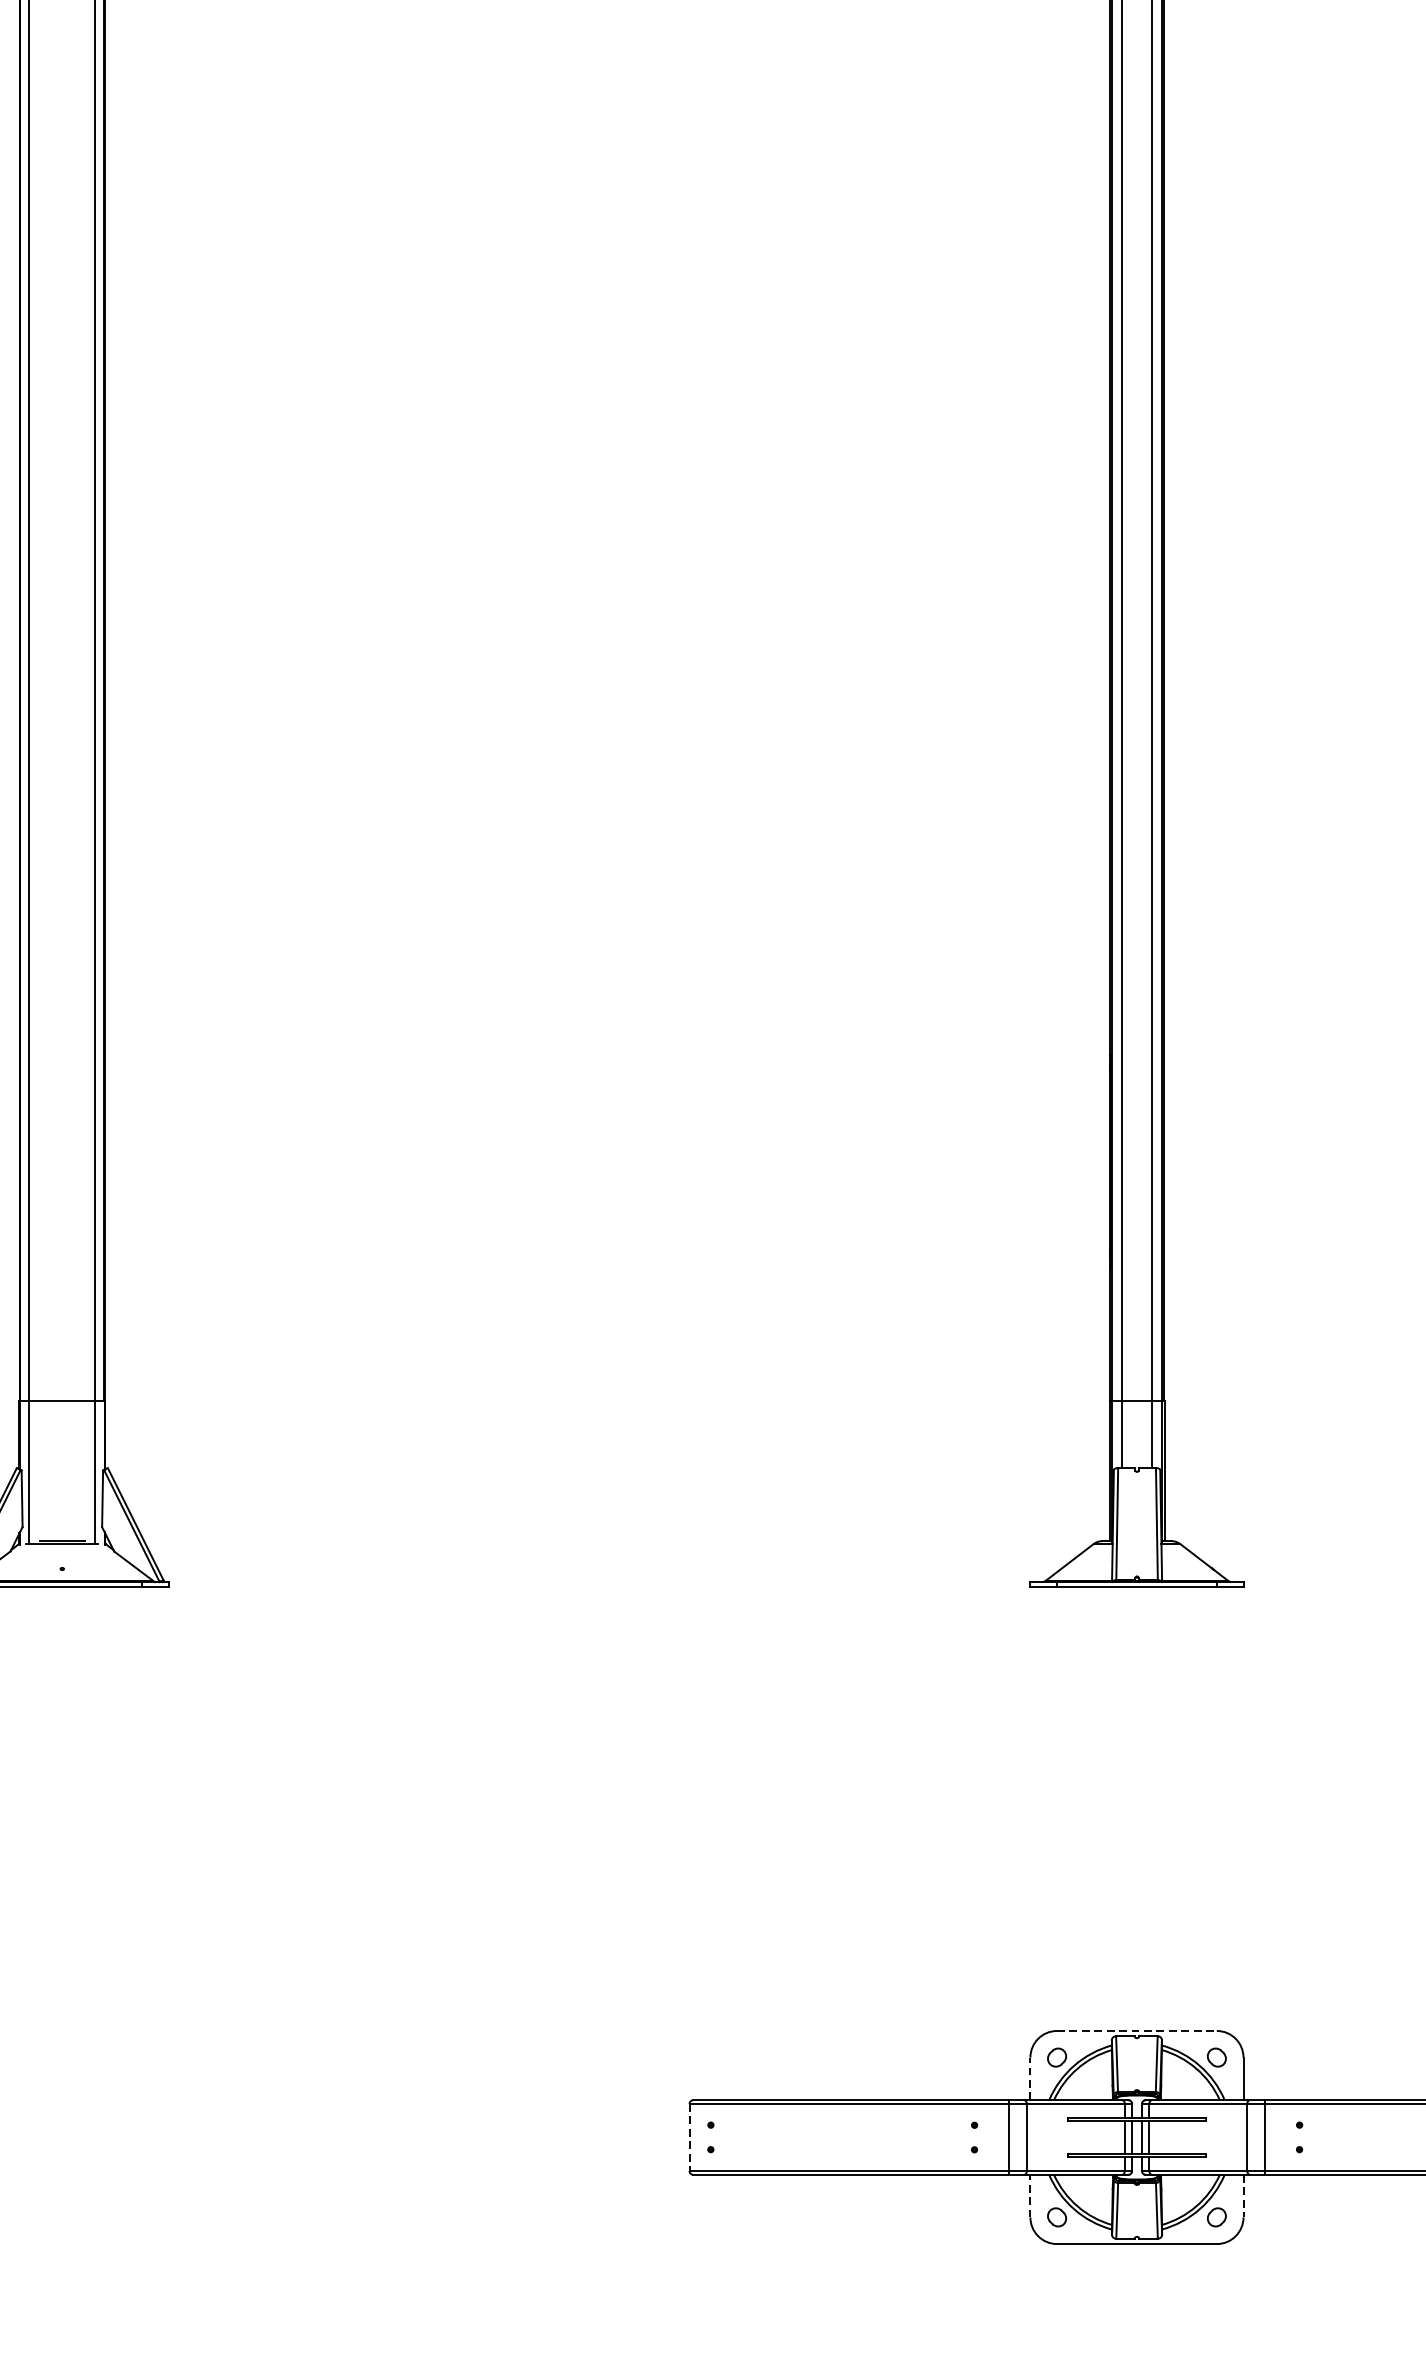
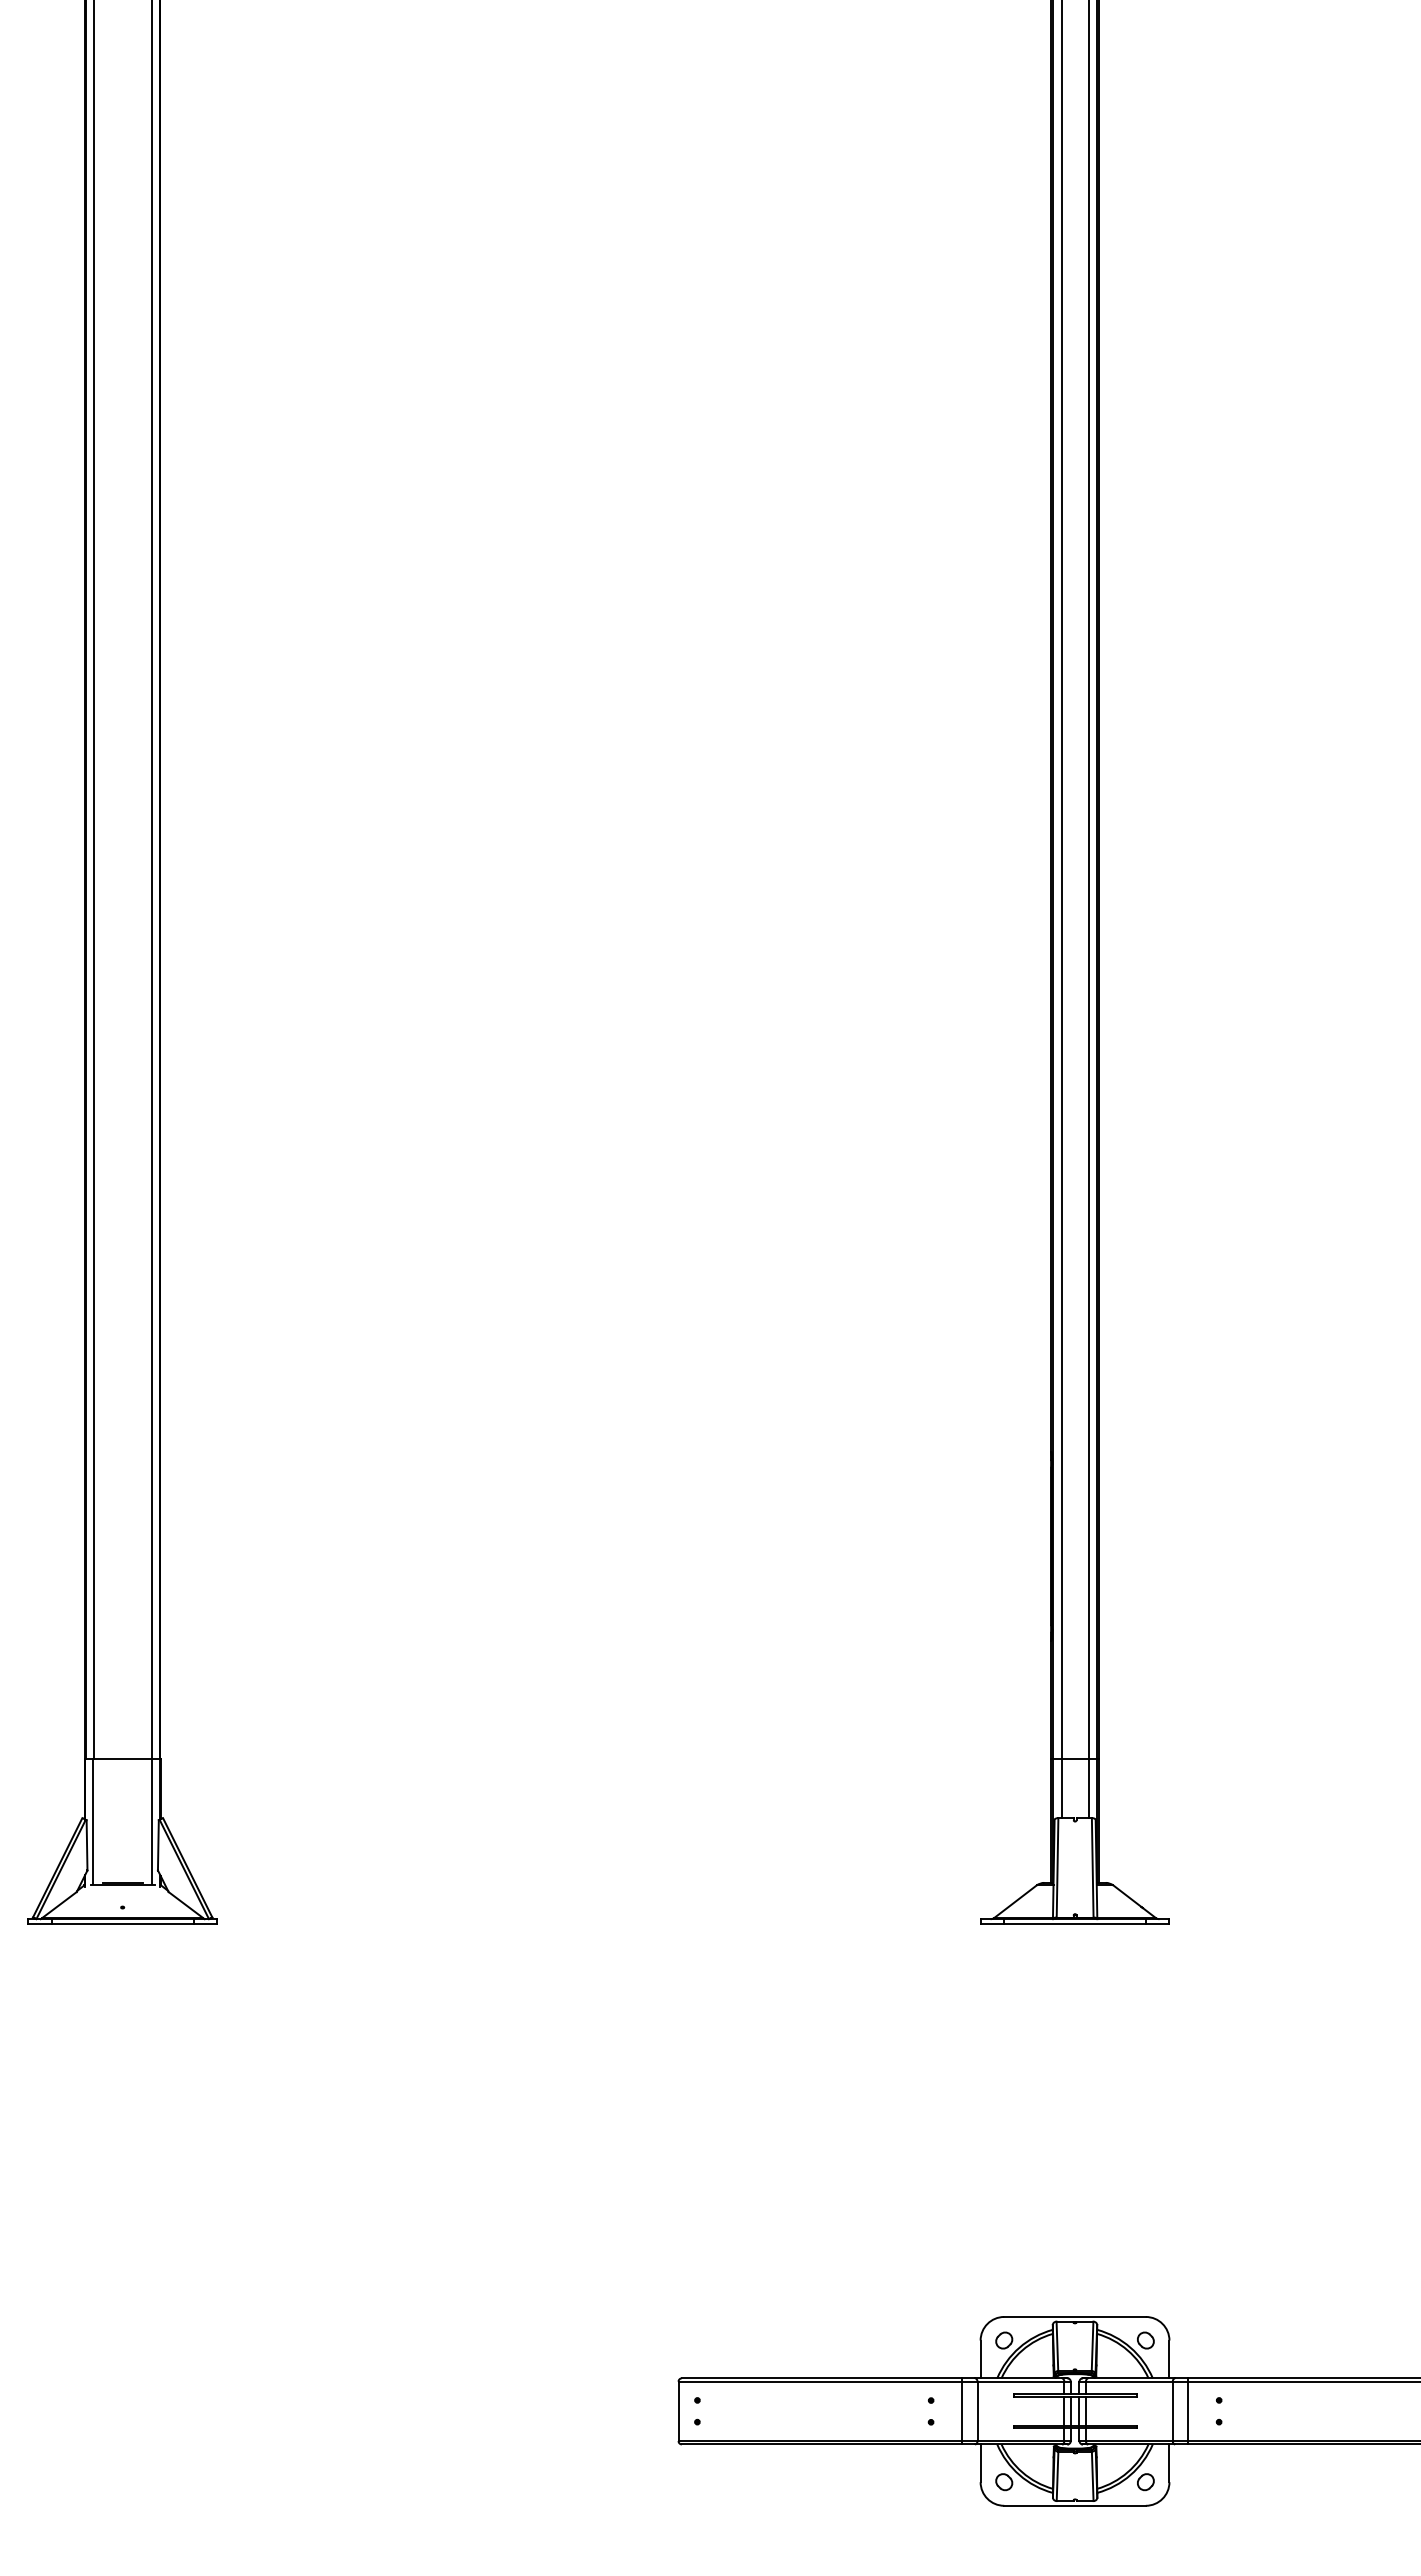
line: (1137, 2030) -> (1075, 2316), dashed -> solid
line: (1030, 2078) -> (980, 2359), dashed -> solid
line: (689, 2137) -> (678, 2411), dashed -> solid
line: (1030, 2196) -> (980, 2463), dashed -> solid
line: (1243, 2196) -> (1169, 2463), dashed -> solid

